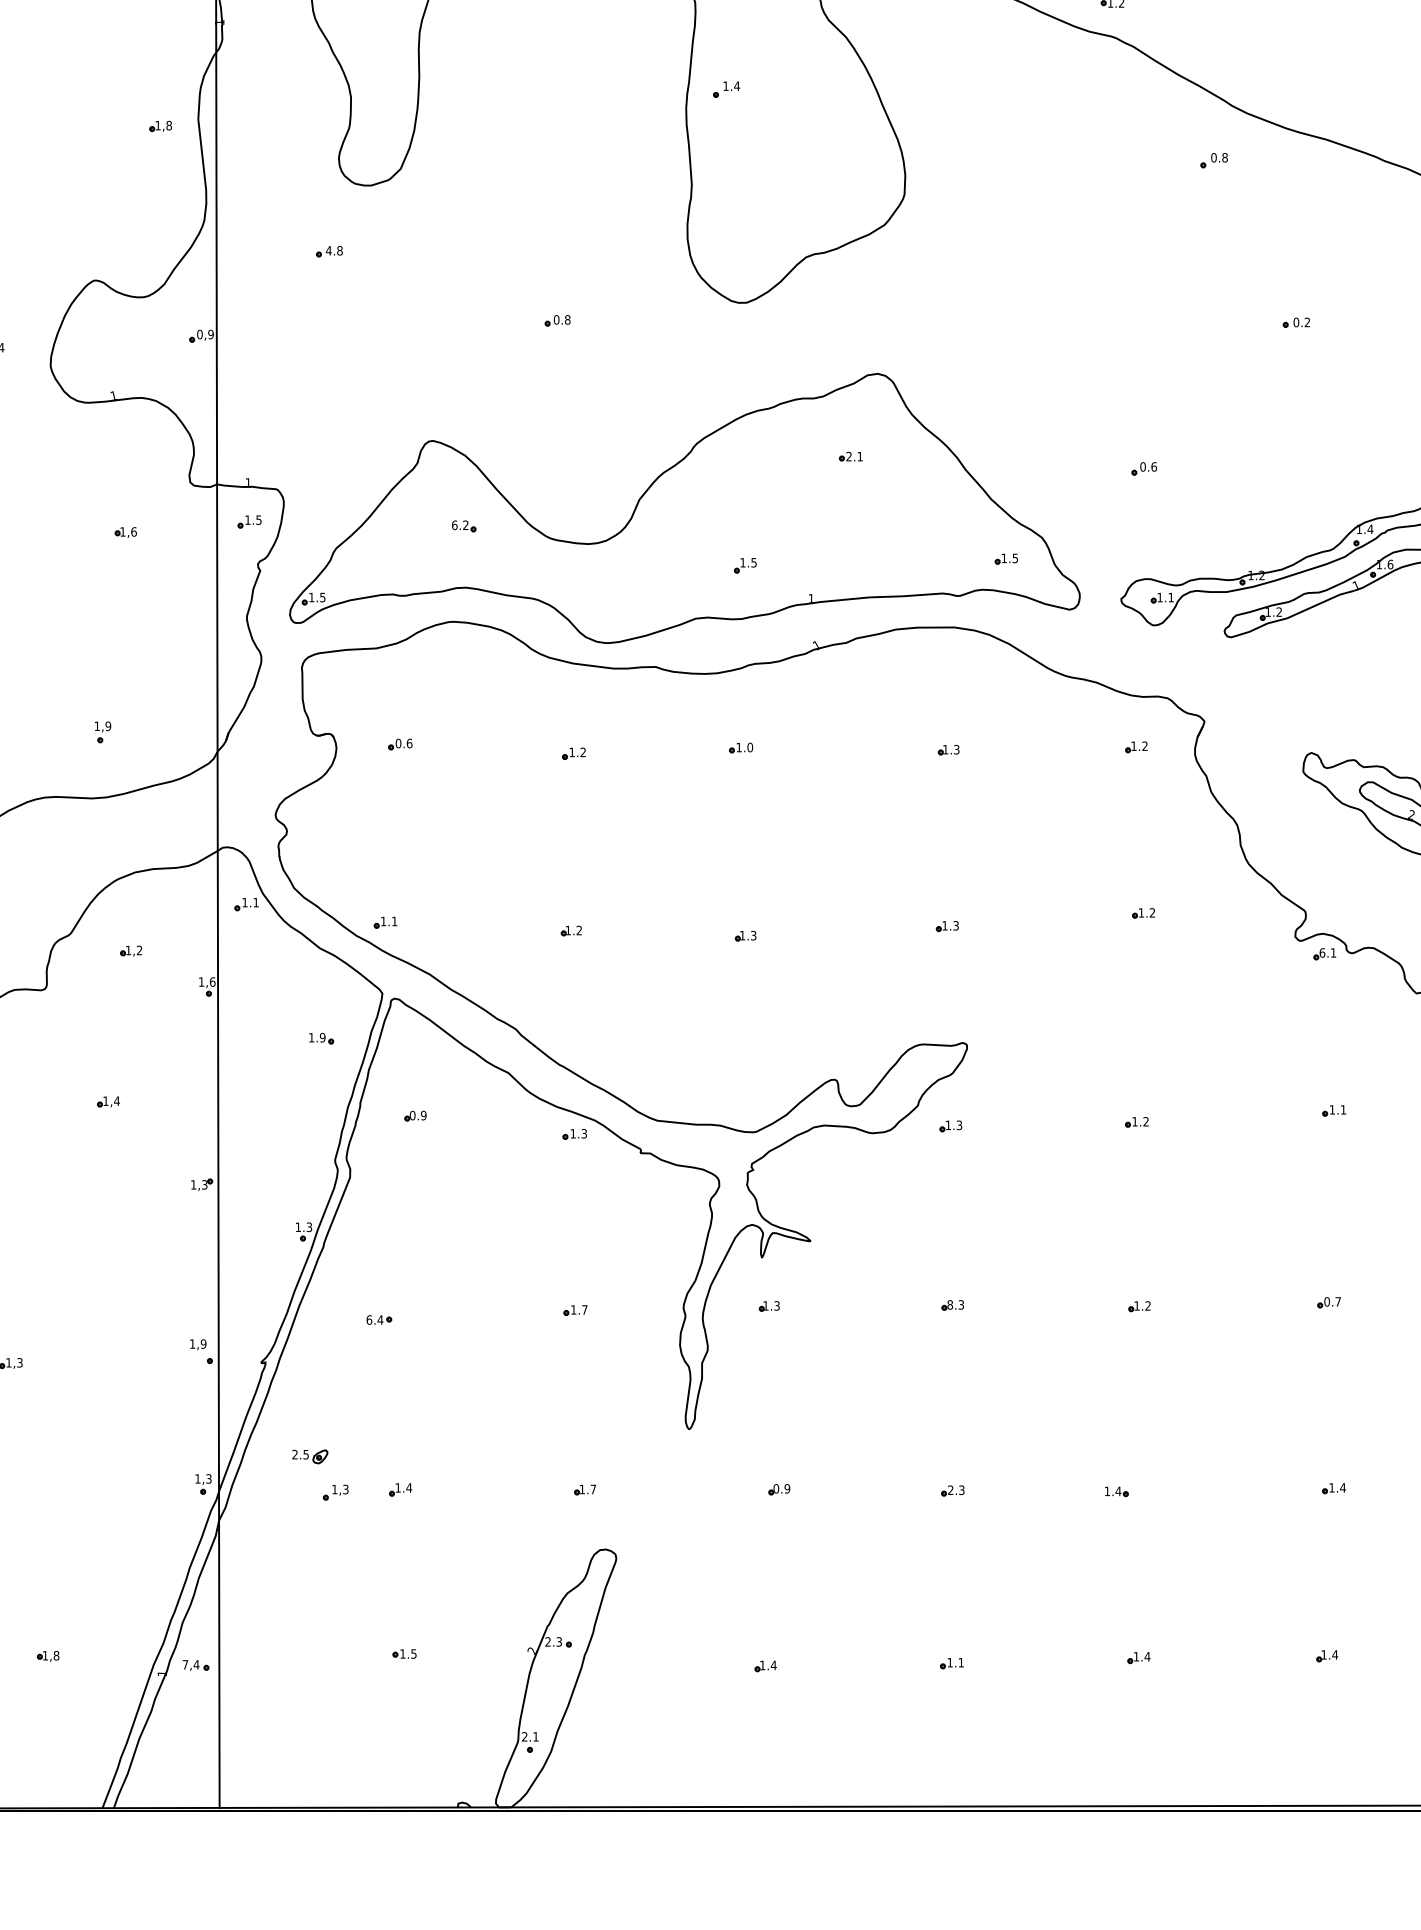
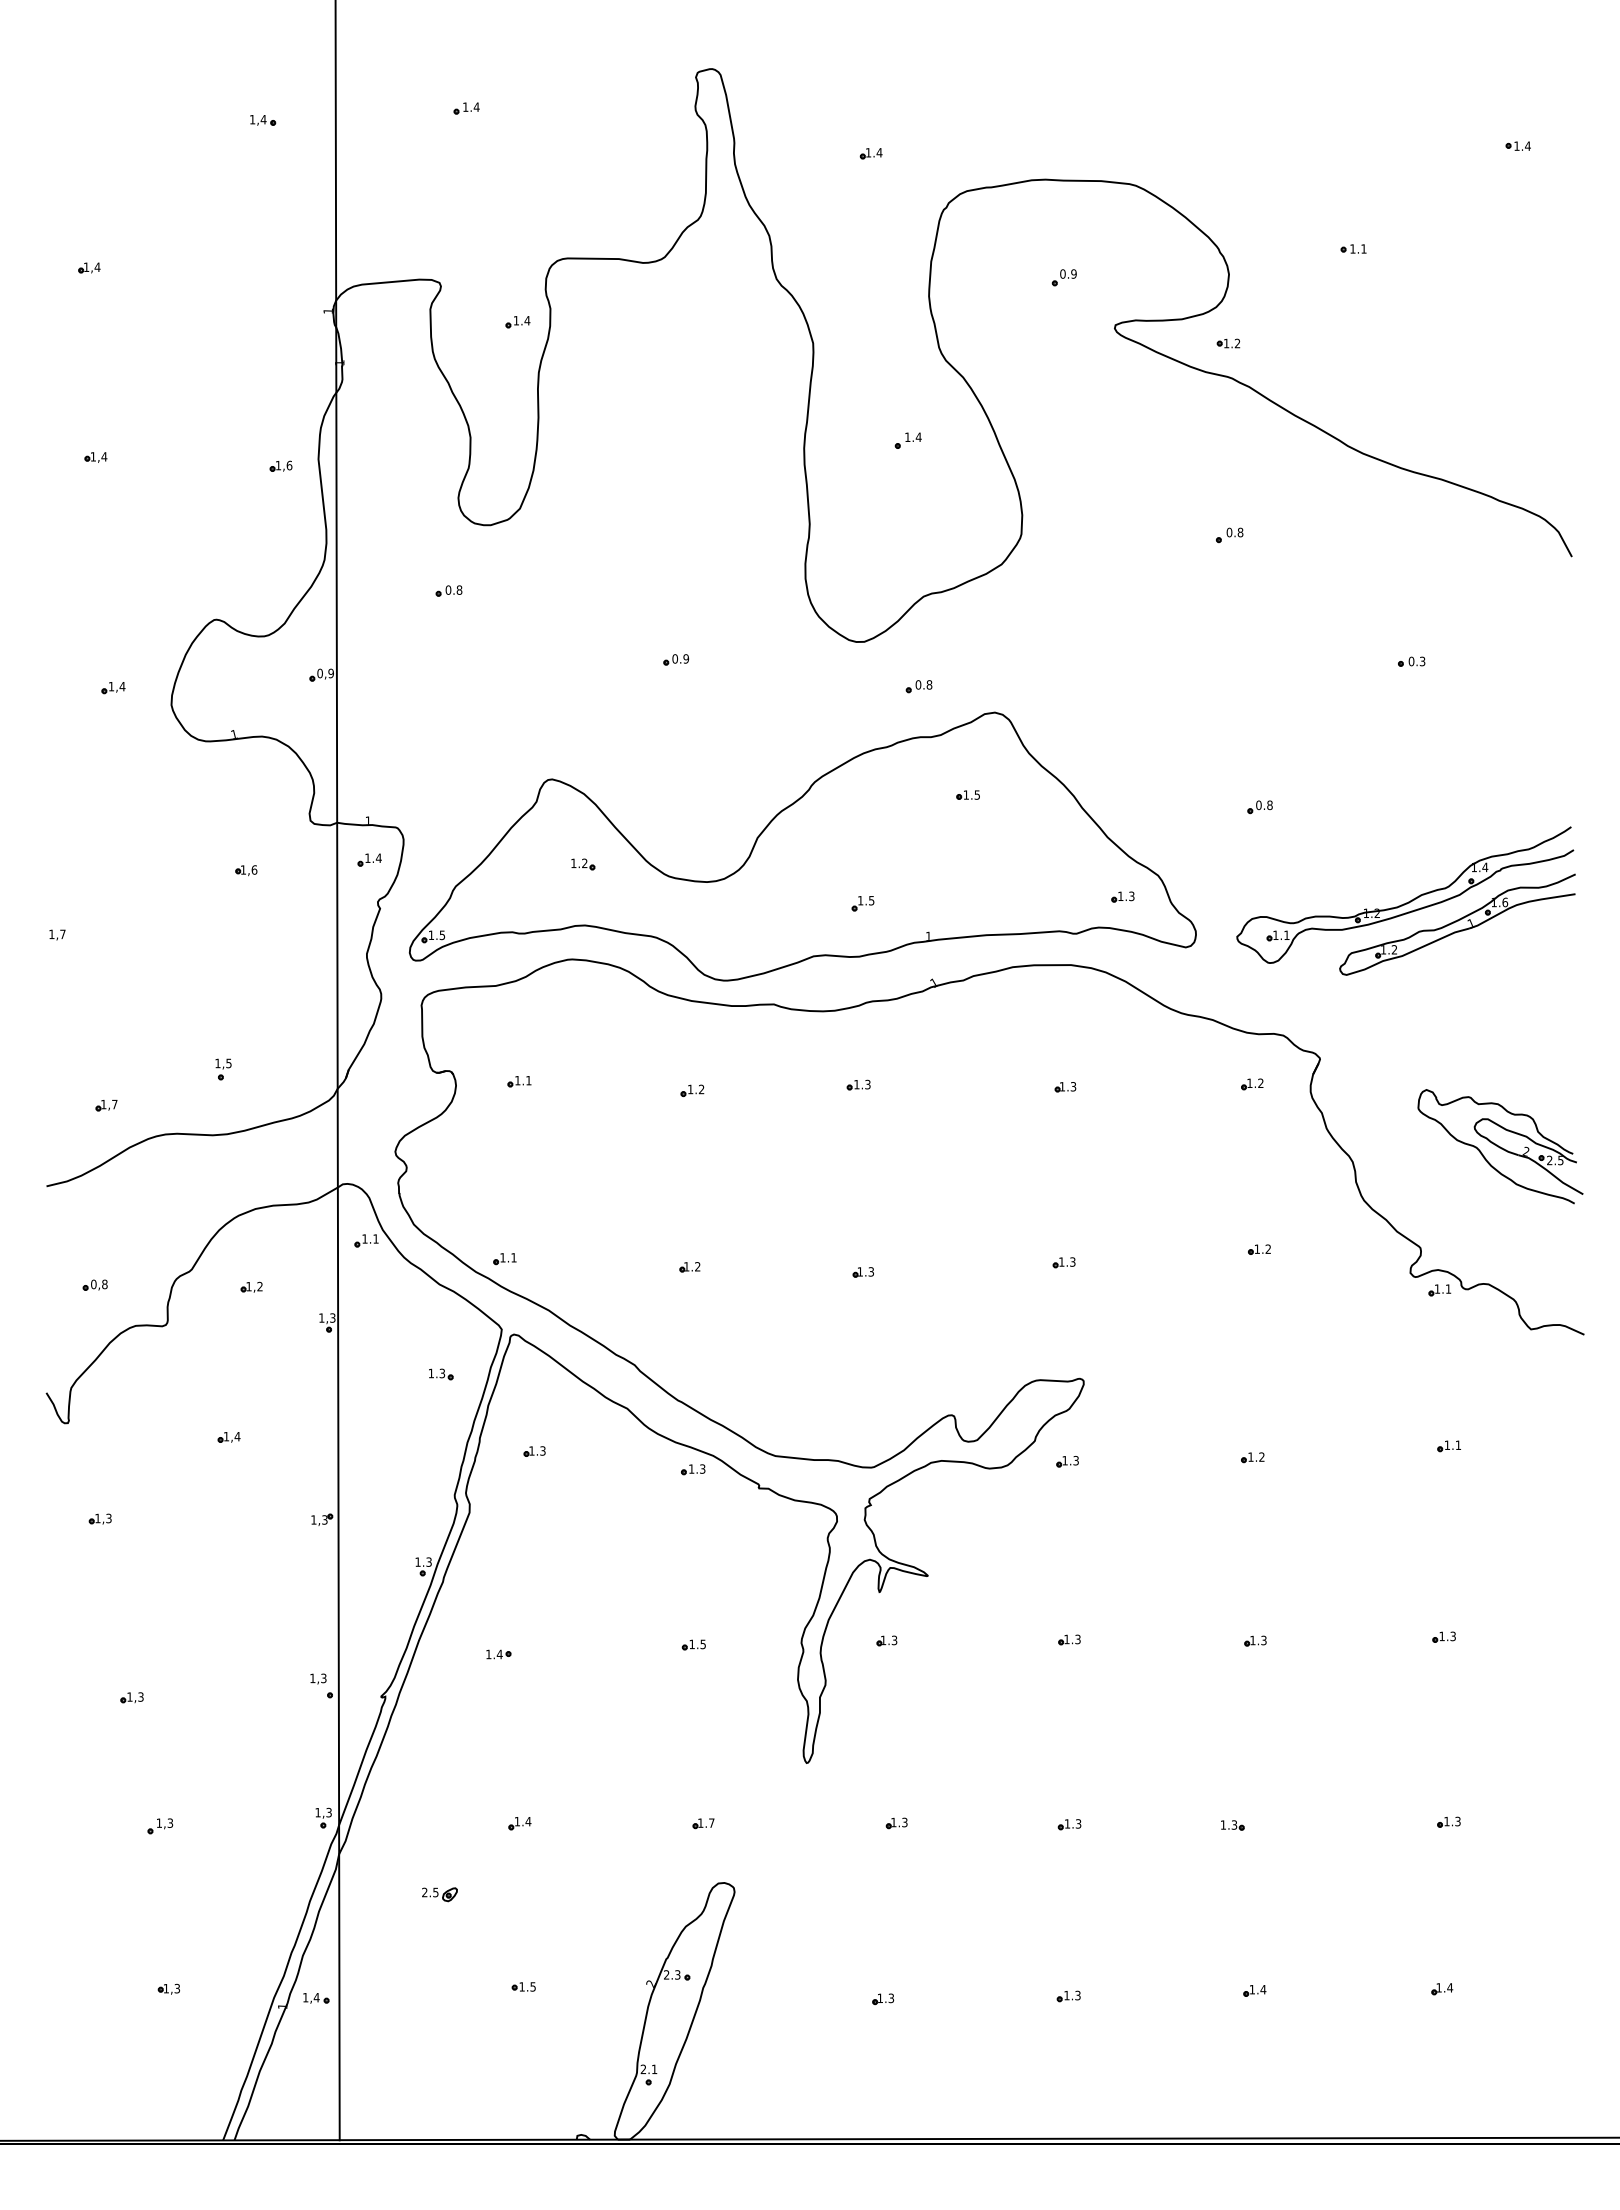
part: (725, 89) -> (907, 440), moved
text: (169, 125) -> (289, 465), 1,8 -> 1,6
part: (1213, 160) -> (1229, 535), moved
text: (328, 250) -> (448, 589), 4.8 -> 0.8
text: (568, 319) -> (686, 658), 0.8 -> 0.9
text: (1307, 322) -> (1422, 661), 0.2 -> 0.3
part: (801, 347) -> (918, 686), added
text: (854, 456) -> (971, 794), 2.1 -> 1.5
text: (1153, 466) -> (1269, 804), 0.6 -> 0.8
text: (258, 520) -> (378, 858), 1.5 -> 1.4
text: (454, 525) -> (573, 863), 6.2 -> 1.2
text: (1015, 557) -> (1131, 895), 1.5 -> 1.3
text: (107, 725) -> (228, 1062), 1,9 -> 1,5
text: (404, 743) -> (523, 1080), 0.6 -> 1.1
text: (749, 747) -> (867, 1084), 1.0 -> 1.3
text: (1322, 952) -> (1437, 1288), 6.1 -> 1.1
text: (212, 981) -> (332, 1317), 1,6 -> 1,3
text: (322, 1036) -> (442, 1372), 1.9 -> 1.3
text: (418, 1115) -> (537, 1450), 0.9 -> 1.3
text: (1332, 1301) -> (1447, 1636), 0.7 -> 1.3
text: (949, 1304) -> (1066, 1639), 8.3 -> 1.3
text: (1147, 1305) -> (1263, 1640), 1.2 -> 1.3
text: (584, 1309) -> (702, 1644), 1.7 -> 1.5
text: (369, 1320) -> (488, 1654), 6.4 -> 1.4
text: (203, 1343) -> (323, 1677), 1,9 -> 1,3
part: (309, 1456) -> (439, 1894), moved
text: (1342, 1487) -> (1457, 1821), 1.4 -> 1.3
text: (781, 1488) -> (899, 1822), 0.9 -> 1.3
text: (949, 1489) -> (1066, 1823), 2.3 -> 1.3
text: (1117, 1490) -> (1233, 1824), 1.4 -> 1.3
part: (335, 1492) -> (160, 1826), moved
text: (56, 1655) -> (177, 1988), 1,8 -> 1,3
text: (960, 1662) -> (1077, 1995), 1.1 -> 1.3
text: (185, 1664) -> (305, 1997), 7,4 -> 1,4
text: (773, 1665) -> (891, 1998), 1.4 -> 1.3

